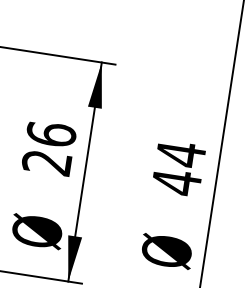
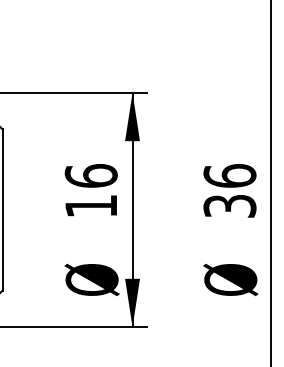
text: (46, 162) -> (90, 206), 26 -> 16
text: (178, 167) -> (229, 190), 44 -> 36

